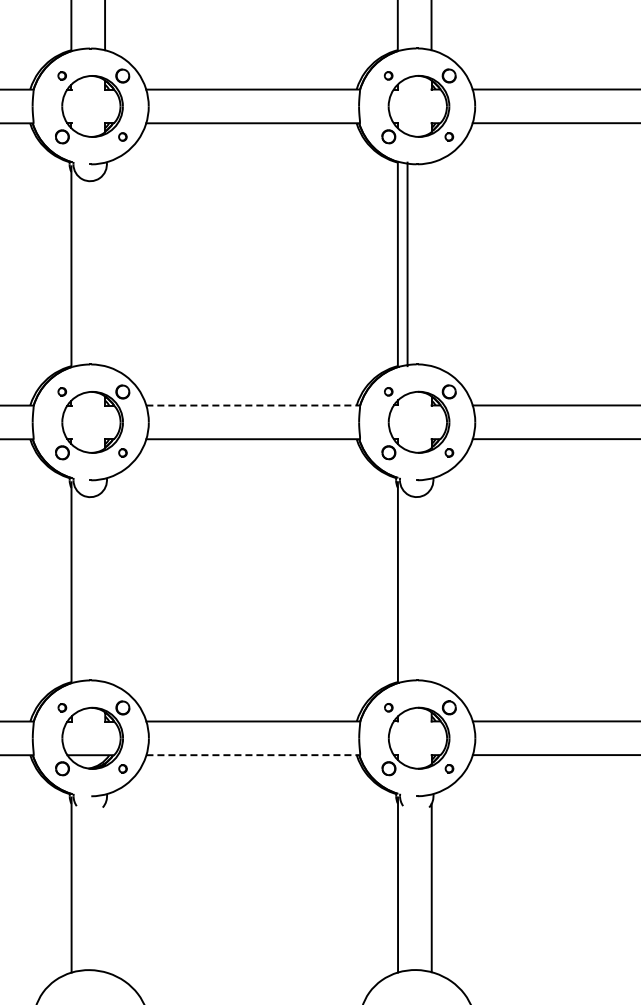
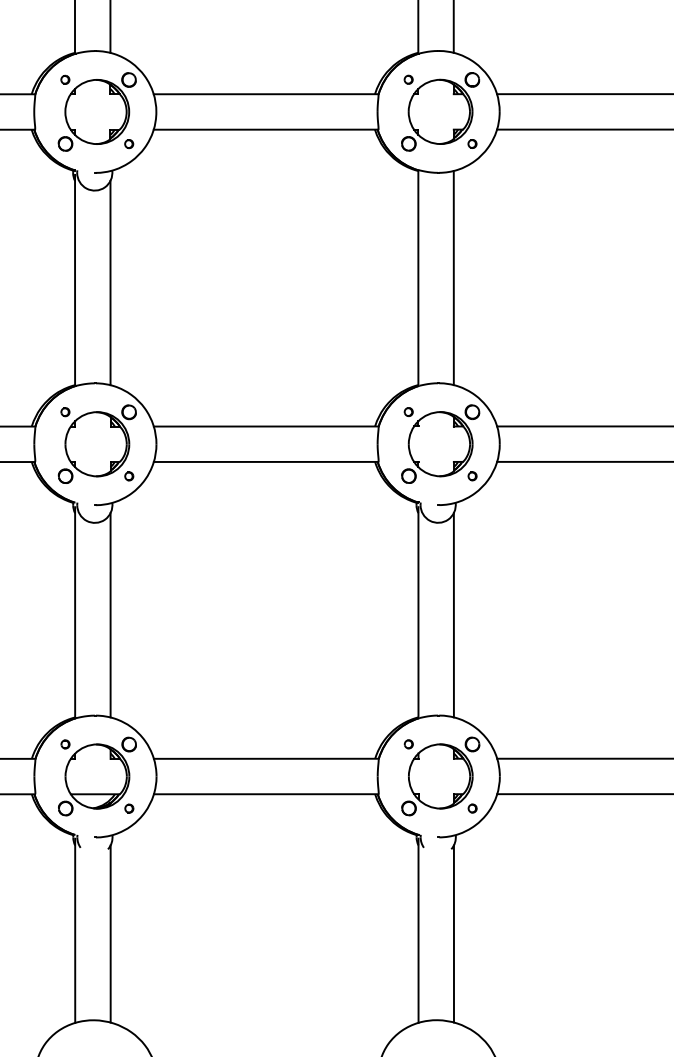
line: (407, 264) -> (453, 278), moved
line: (105, 269) -> (110, 283), added
line: (253, 405) -> (266, 426), dashed -> solid
line: (105, 584) -> (110, 614), added
line: (431, 584) -> (453, 614), added
line: (253, 755) -> (266, 794), dashed -> solid
line: (105, 887) -> (110, 933), added

